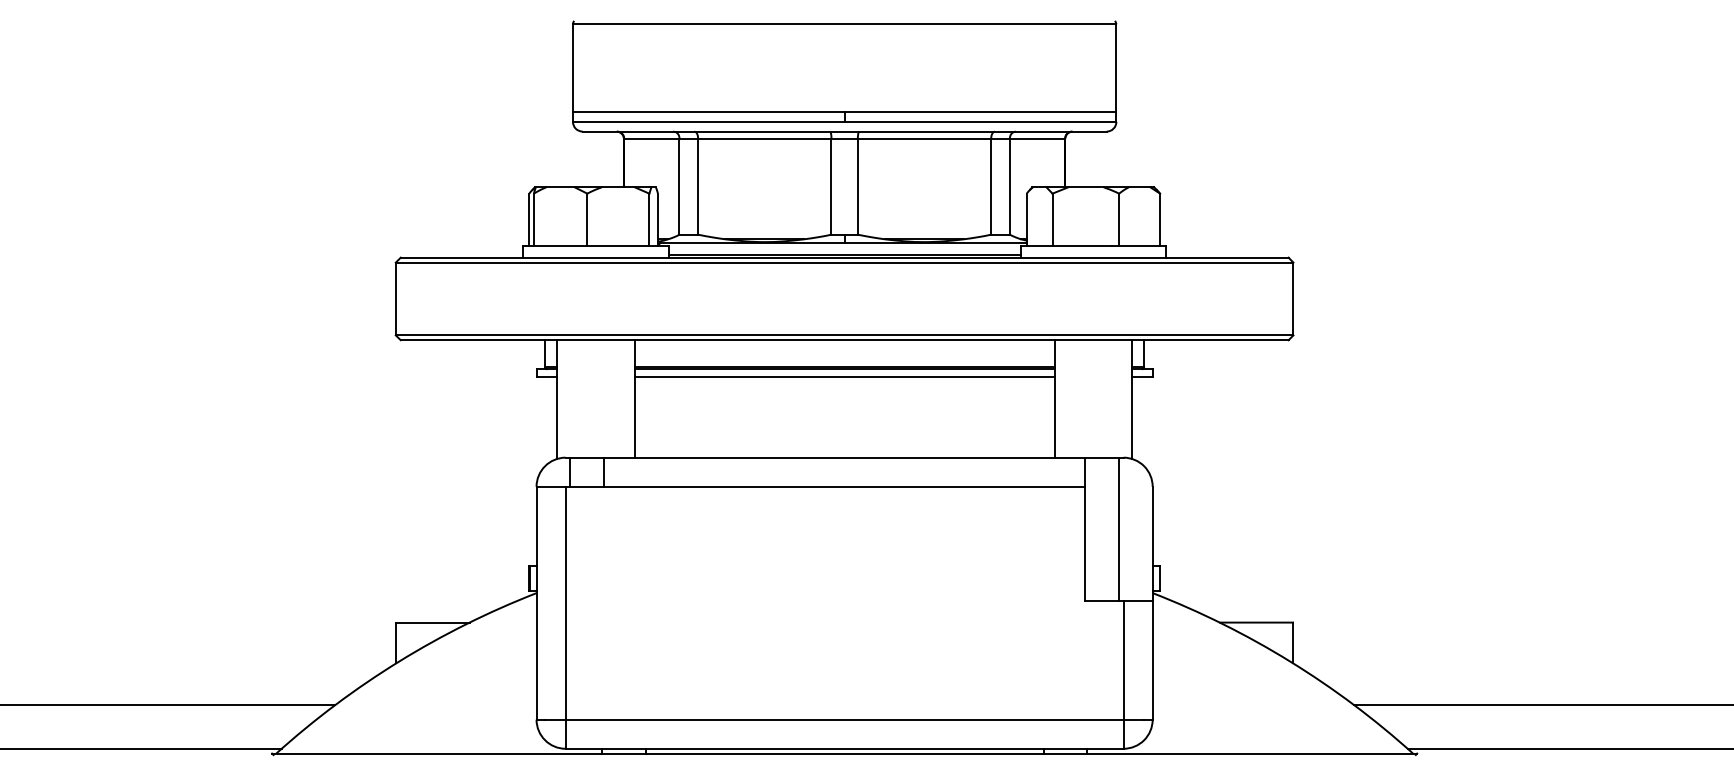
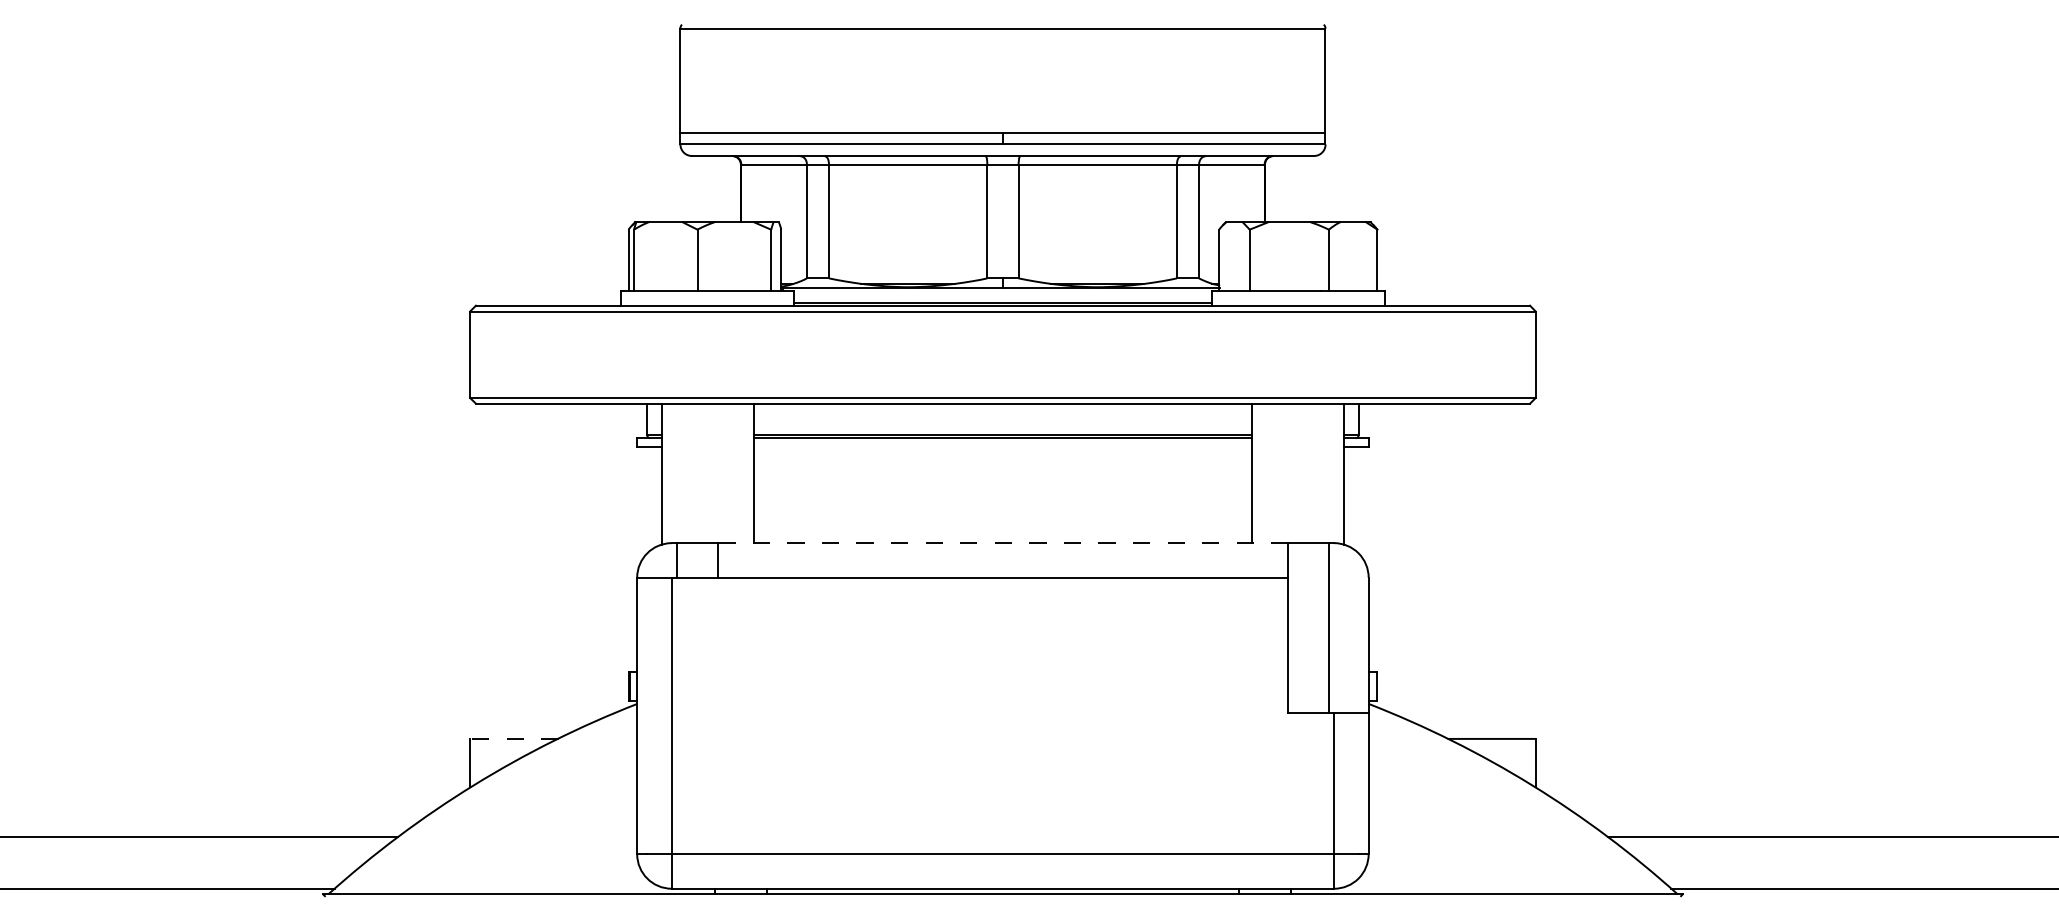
line: (844, 377) -> (1002, 447), removed
line: (844, 457) -> (1002, 543), solid -> dashed
line: (432, 622) -> (513, 738), solid -> dashed

